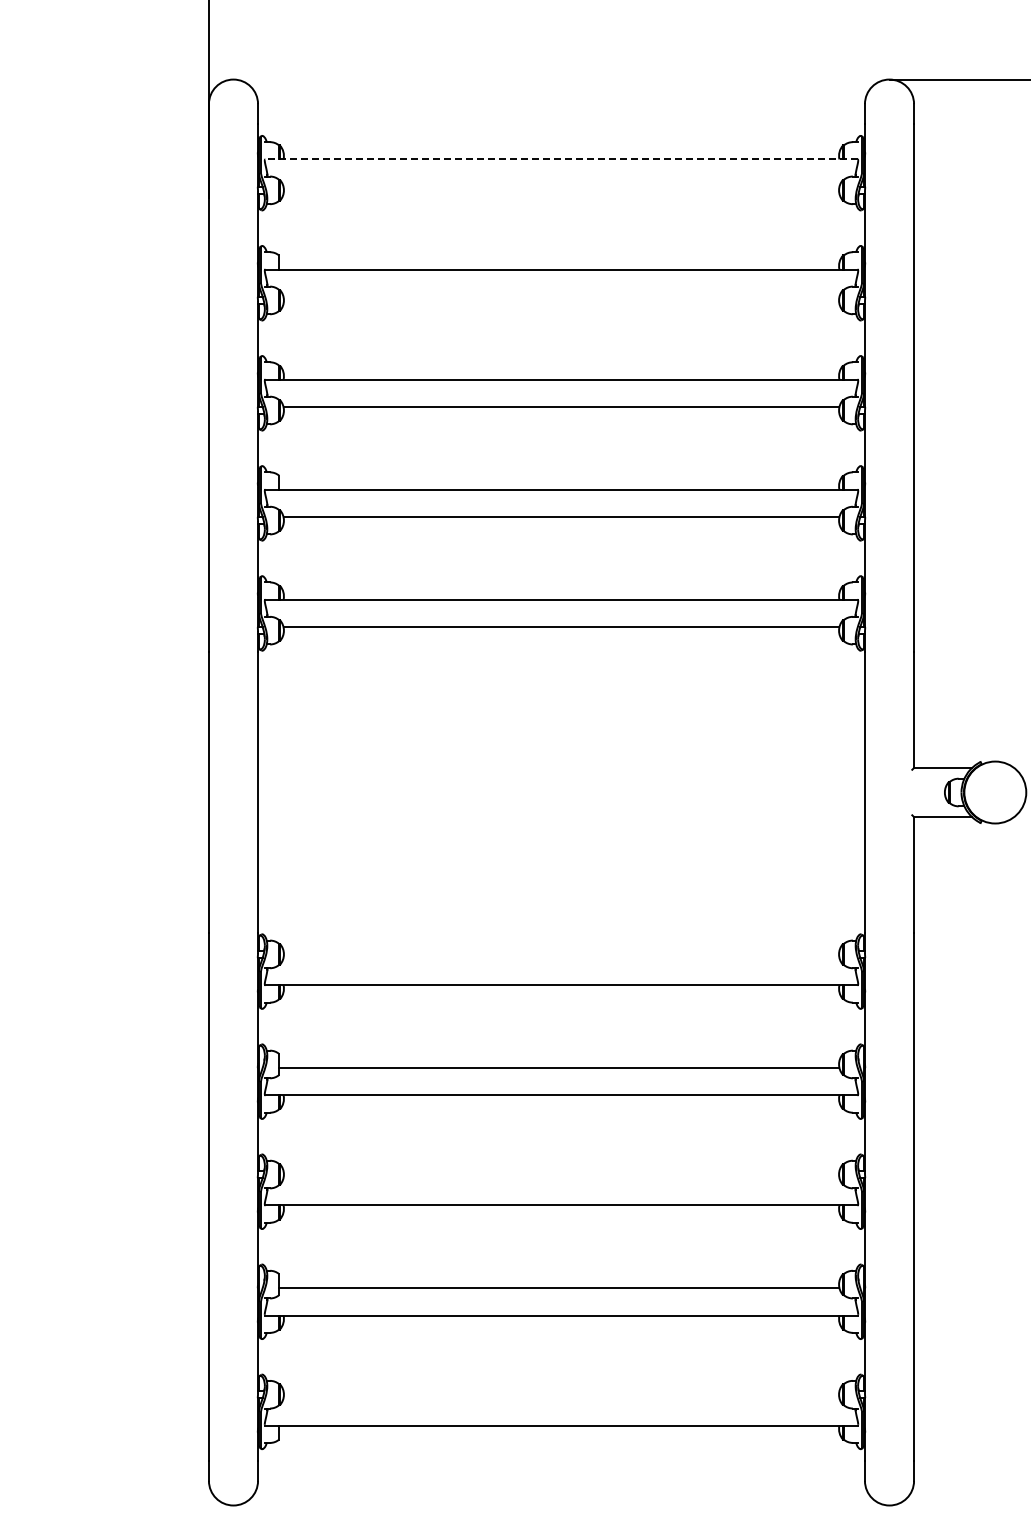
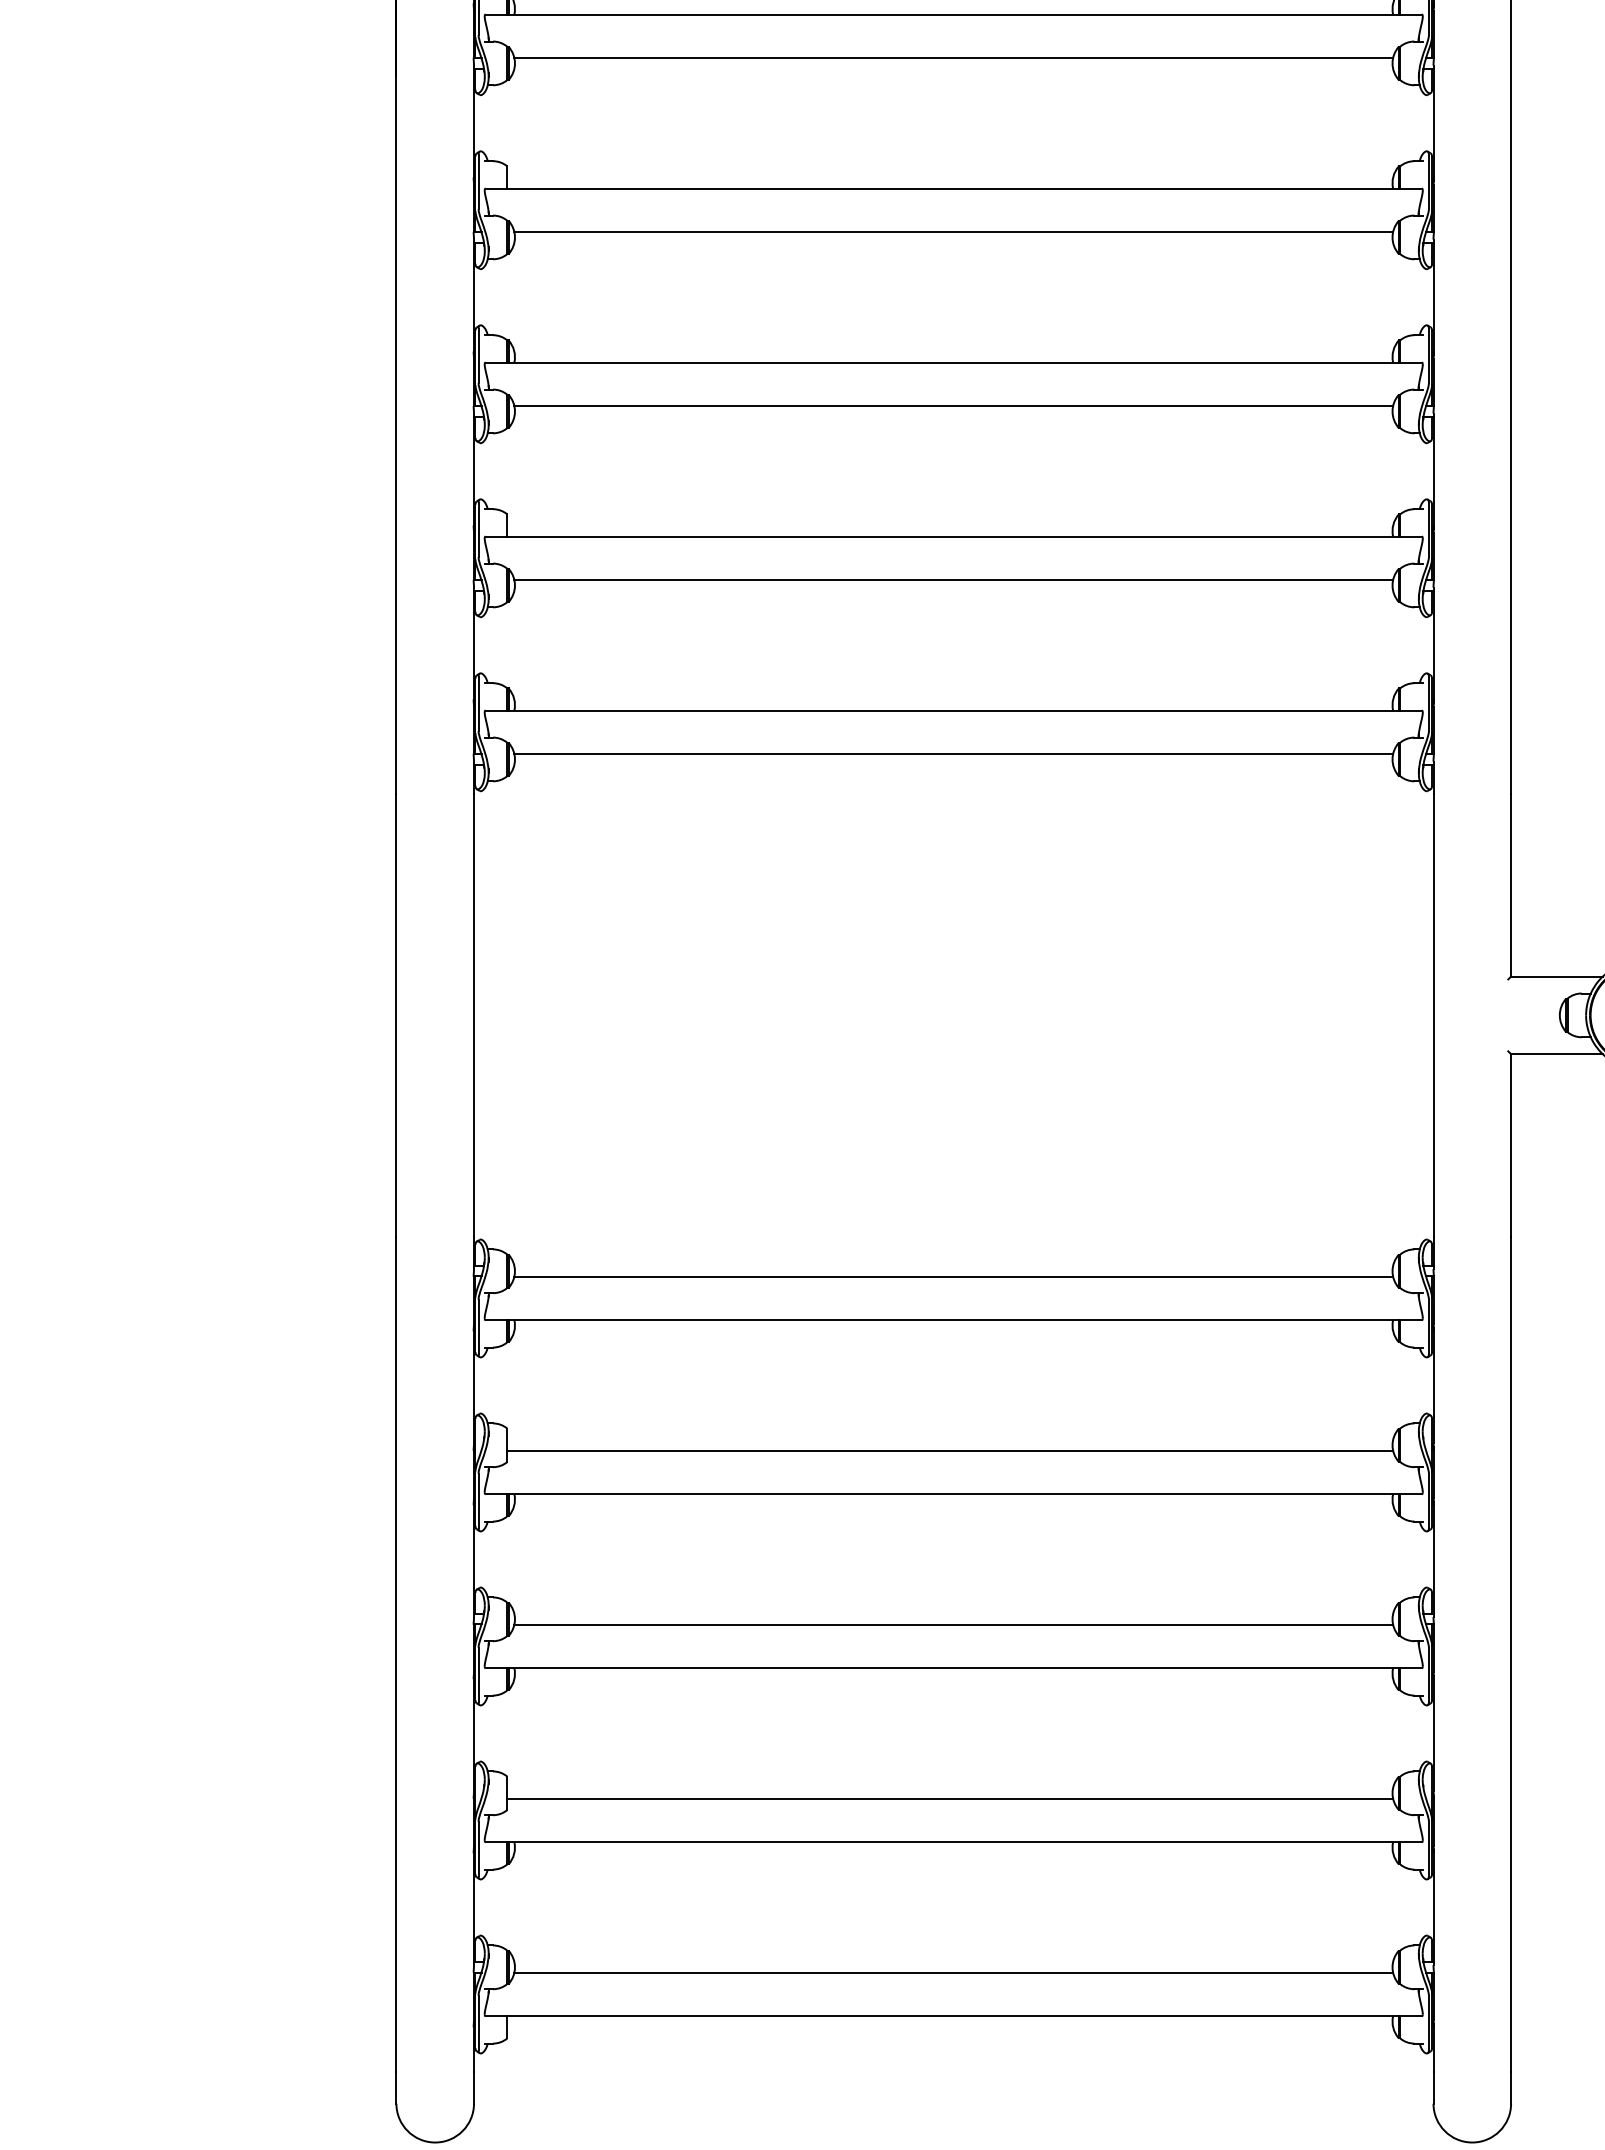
line: (561, 159) -> (953, 14), dashed -> solid
line: (561, 186) -> (953, 57), added
line: (561, 296) -> (953, 231), added
line: (561, 957) -> (953, 1276), added
line: (561, 1178) -> (953, 1625), added
line: (561, 1398) -> (953, 1973), added

